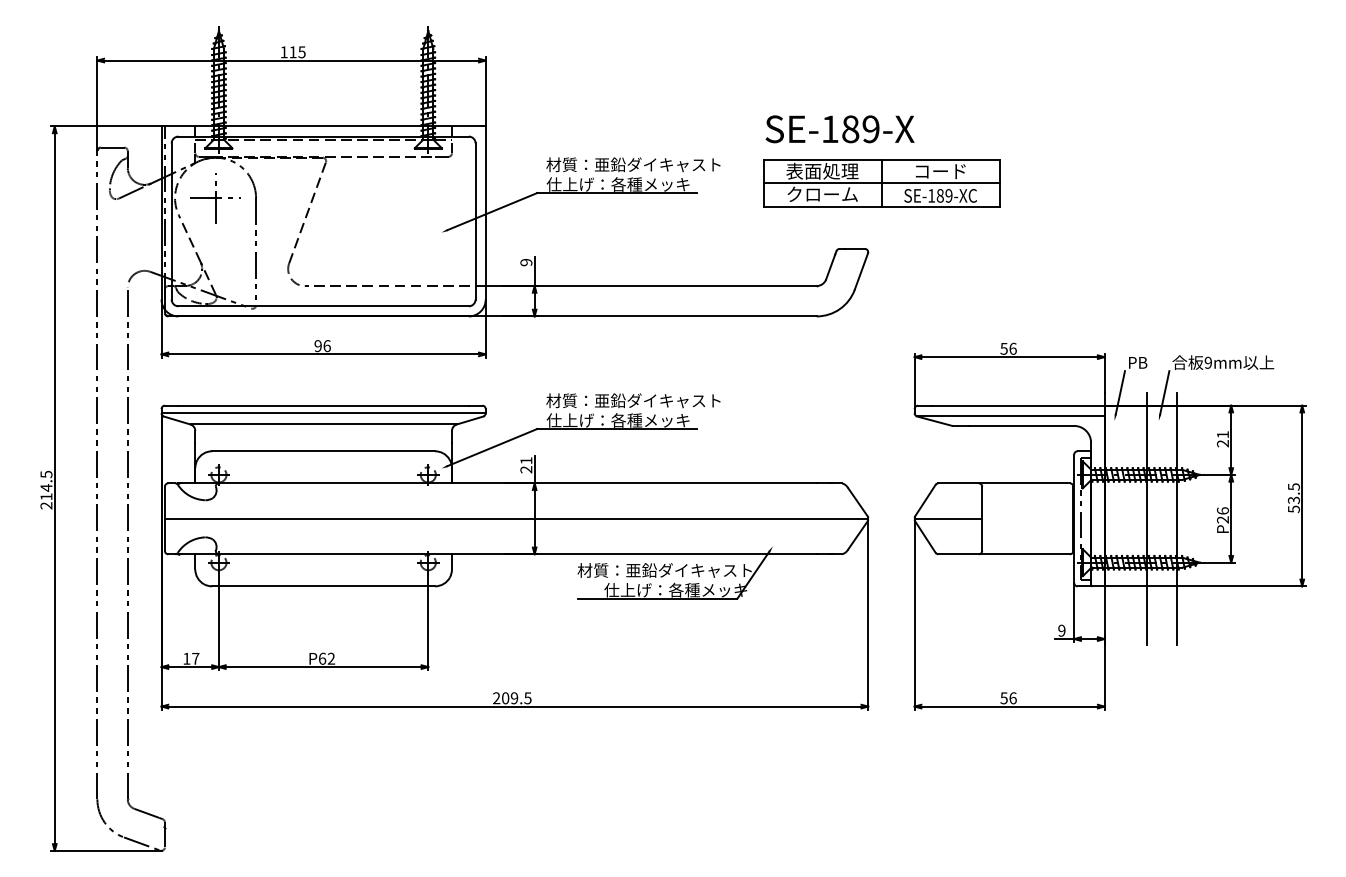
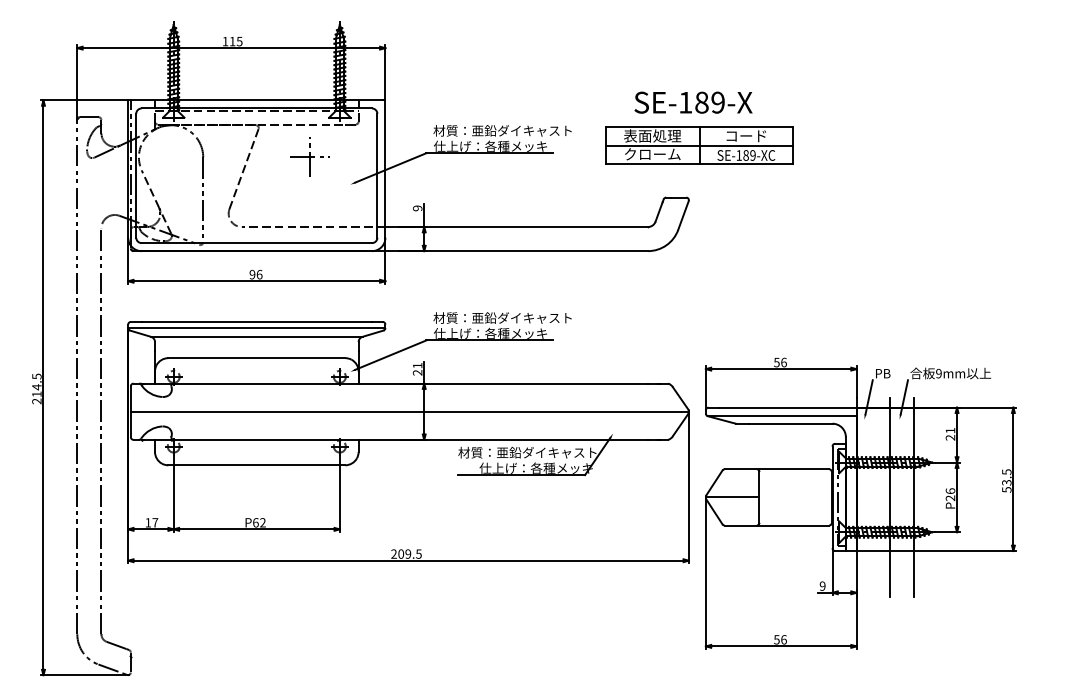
text: (839, 129) -> (693, 102), moved
part: (215, 198) -> (309, 157), moved
part: (1109, 526) -> (860, 503), moved

